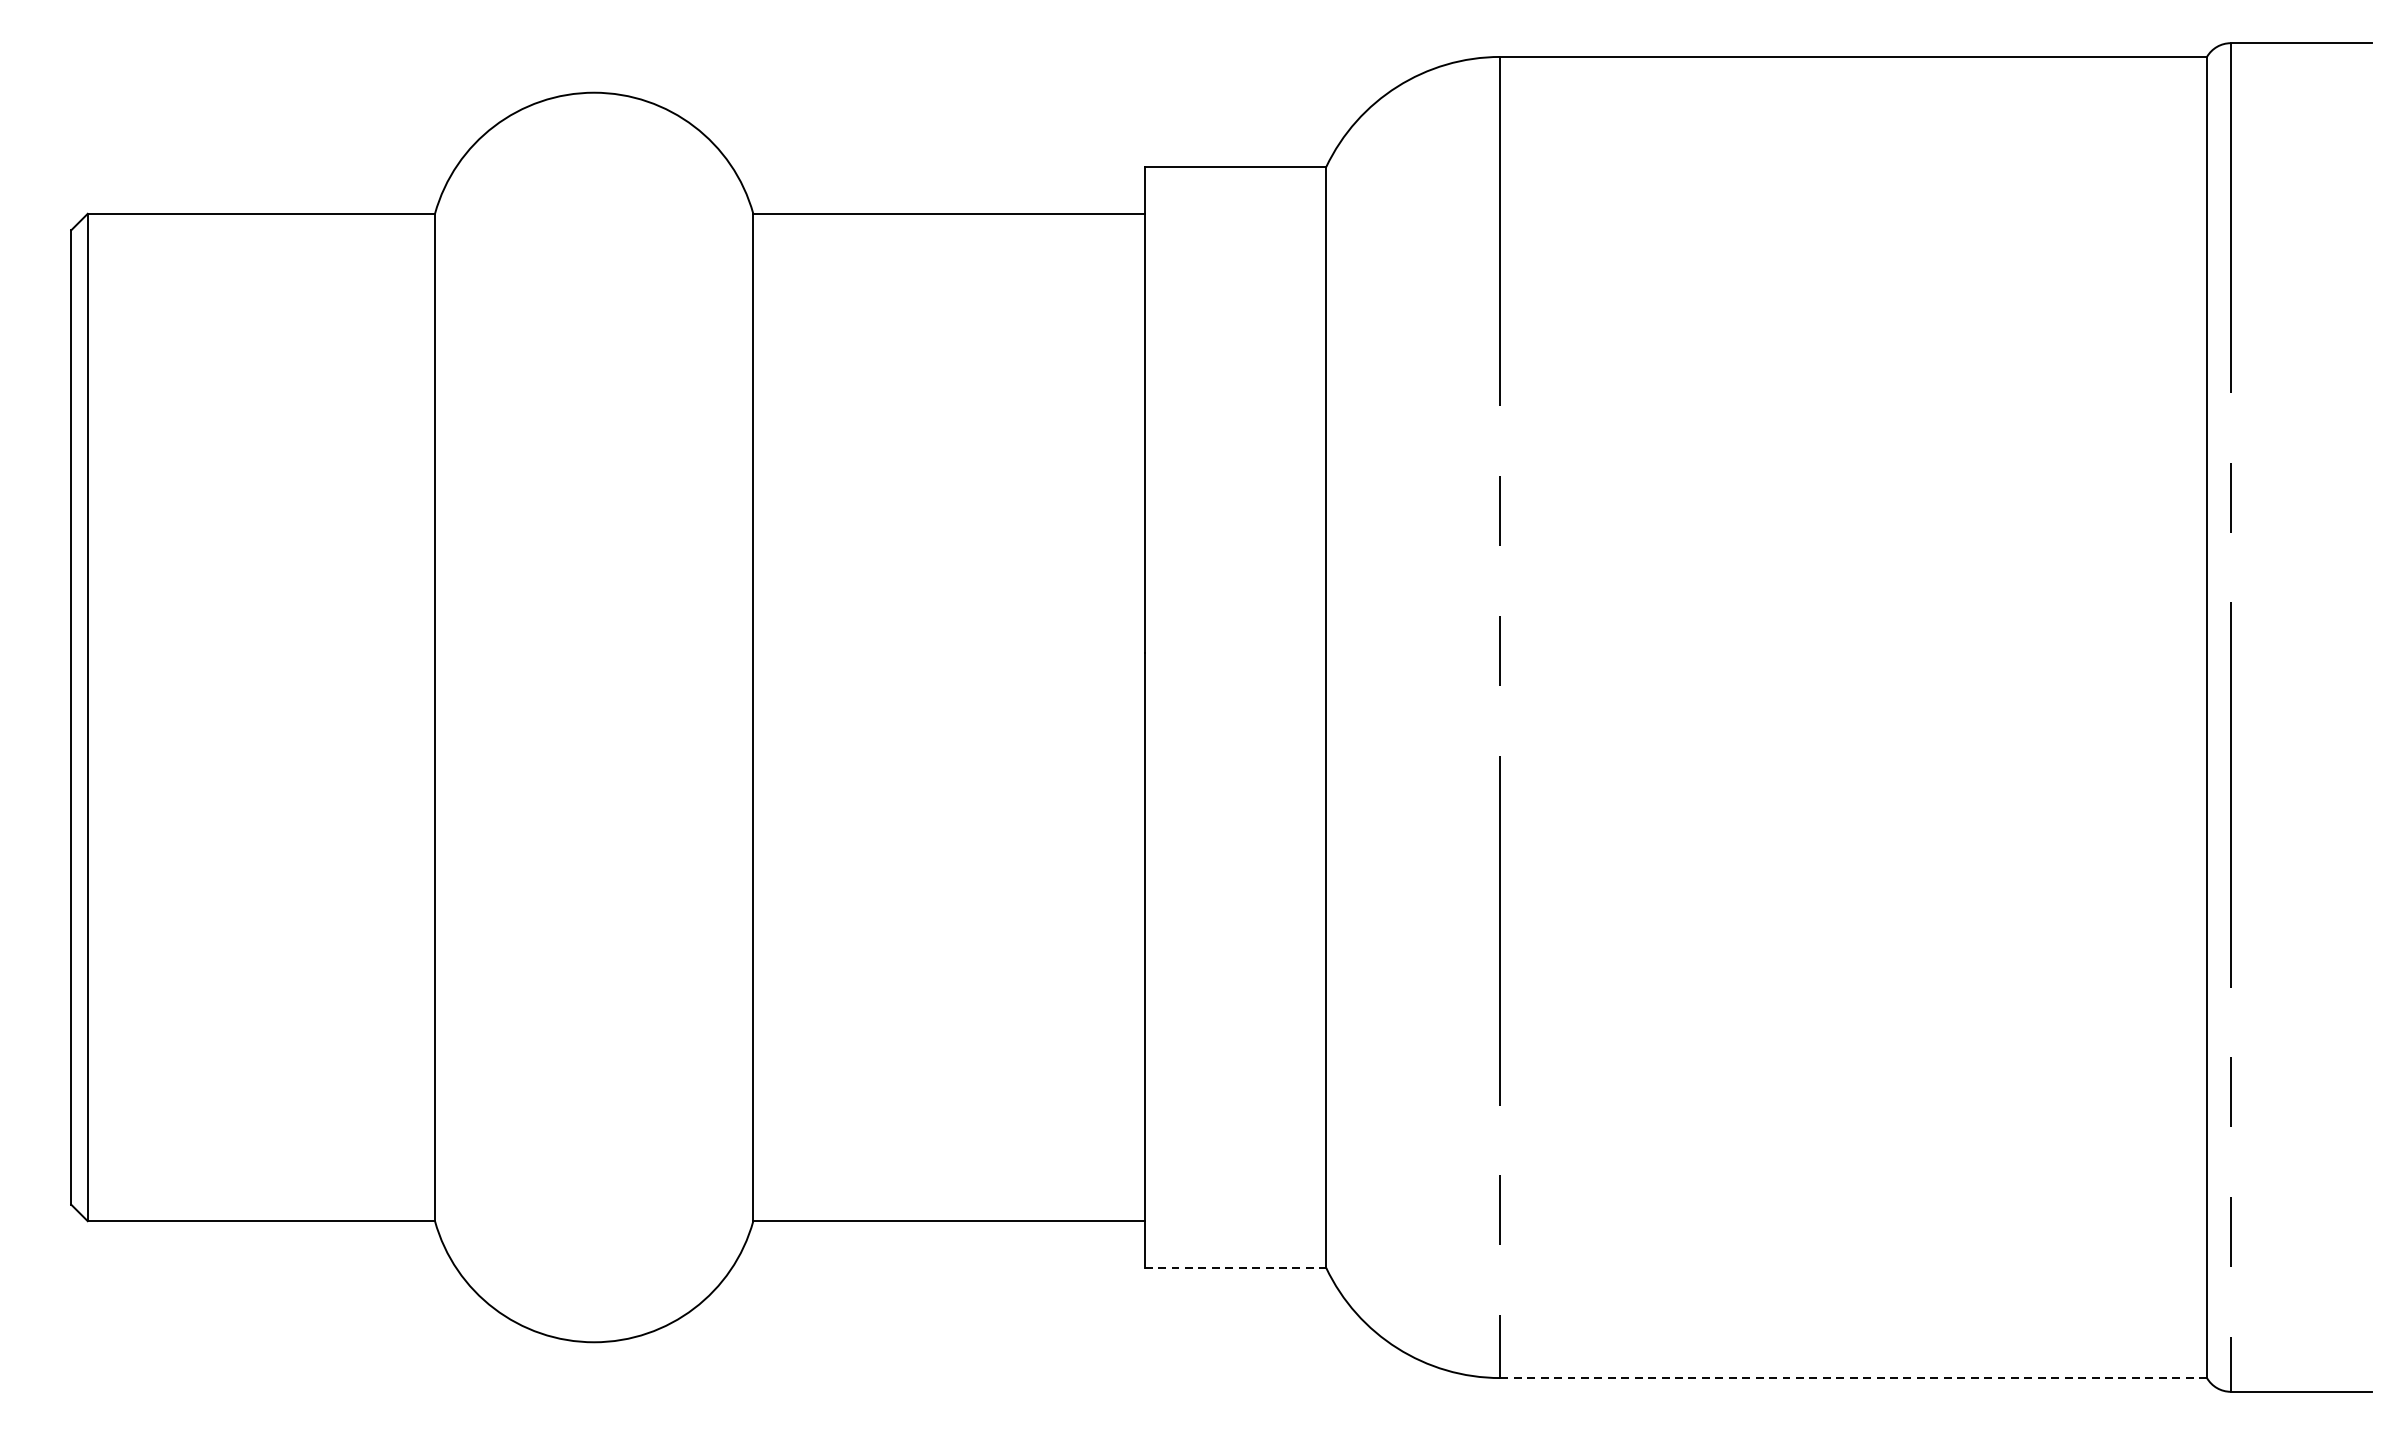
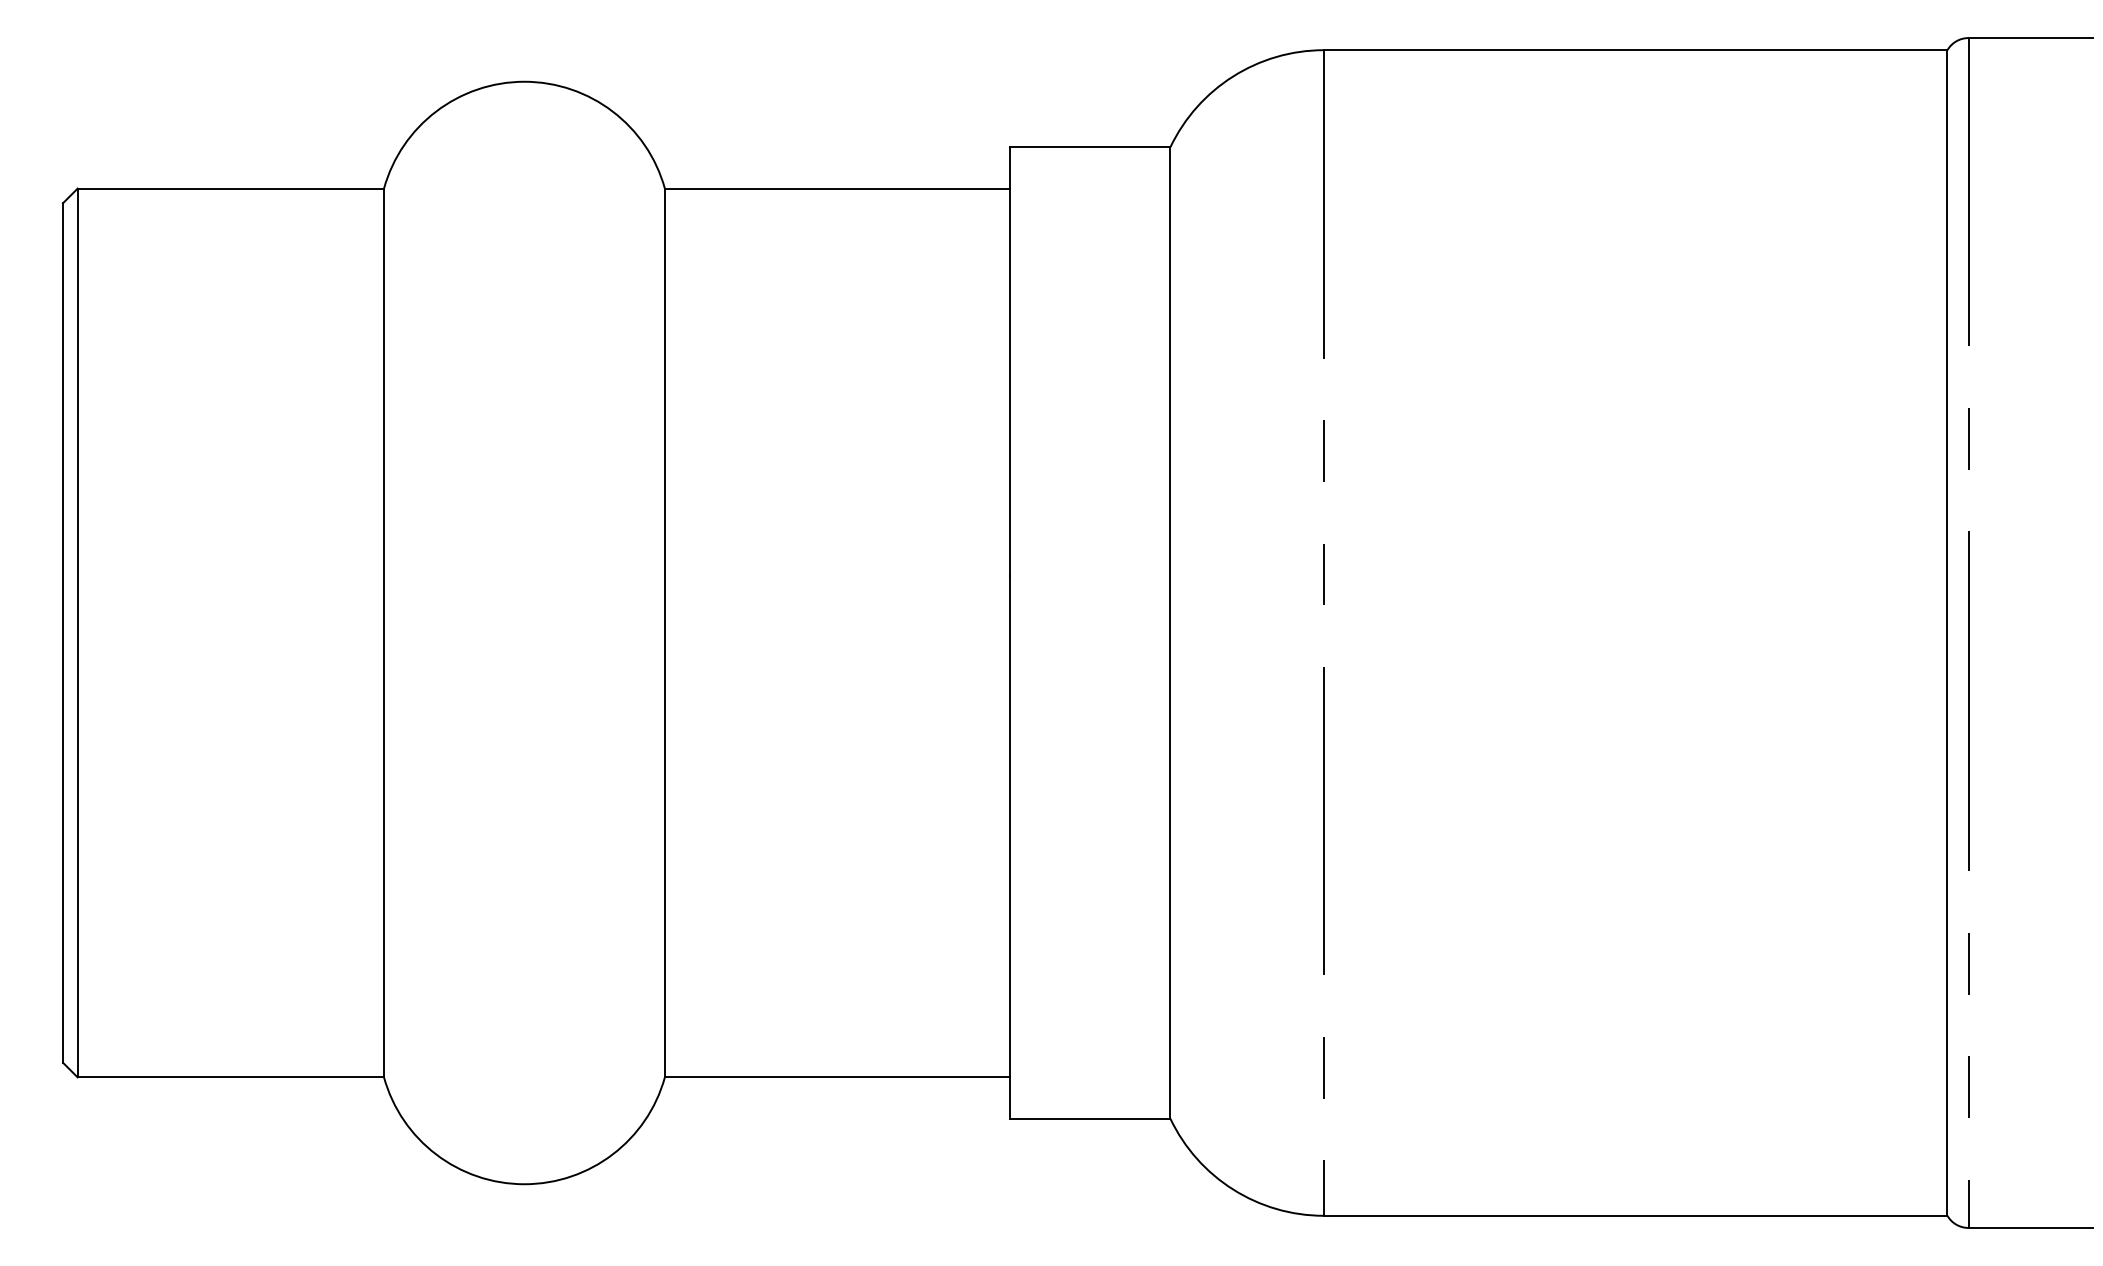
line: (1235, 1267) -> (1090, 1118), dashed -> solid
line: (1853, 1377) -> (1635, 1215), dashed -> solid

